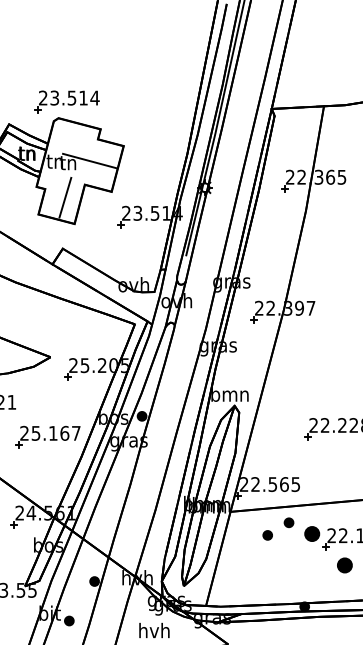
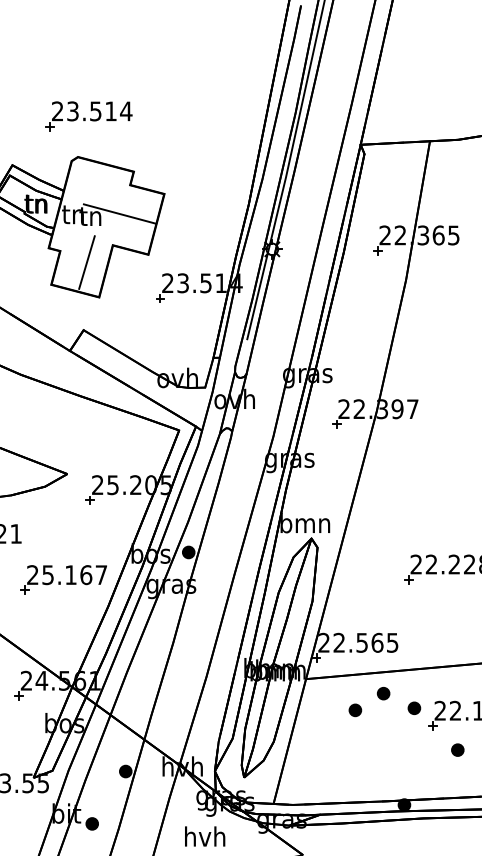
part: (66, 101) -> (88, 116), moved
part: (312, 533) -> (414, 707), size x0.62
part: (344, 564) -> (457, 749), size x0.62

